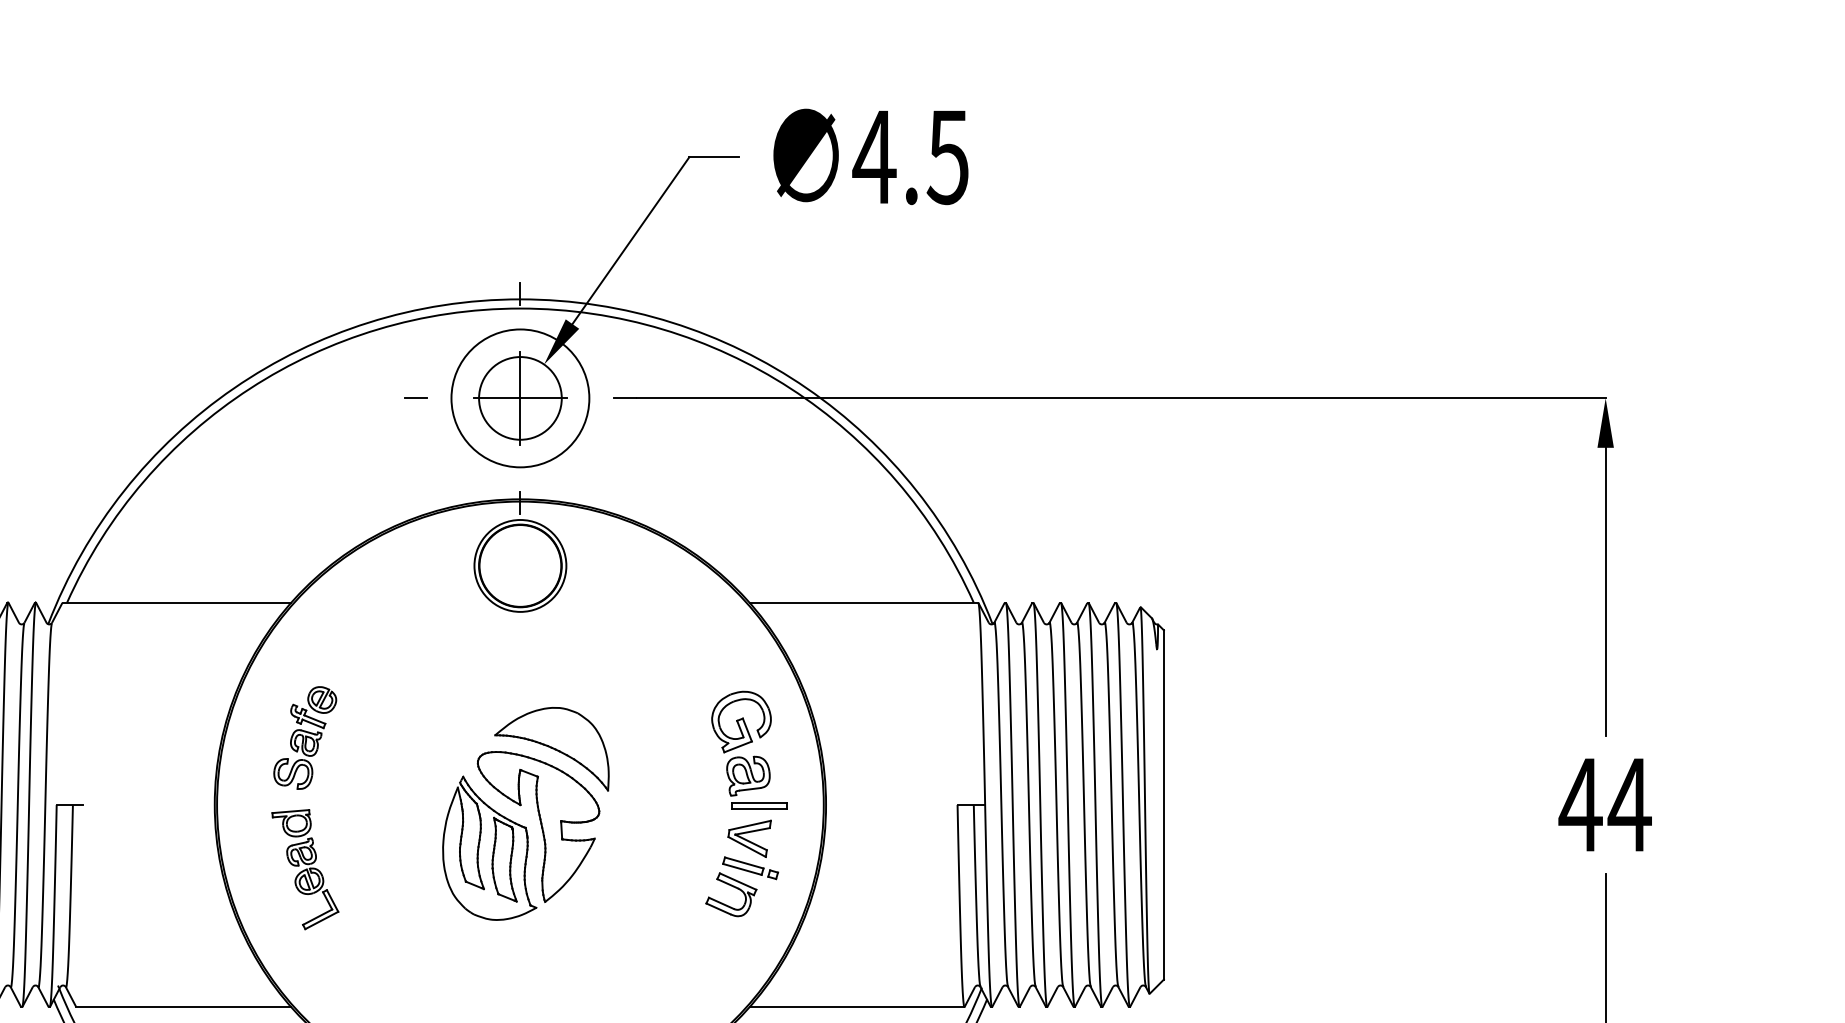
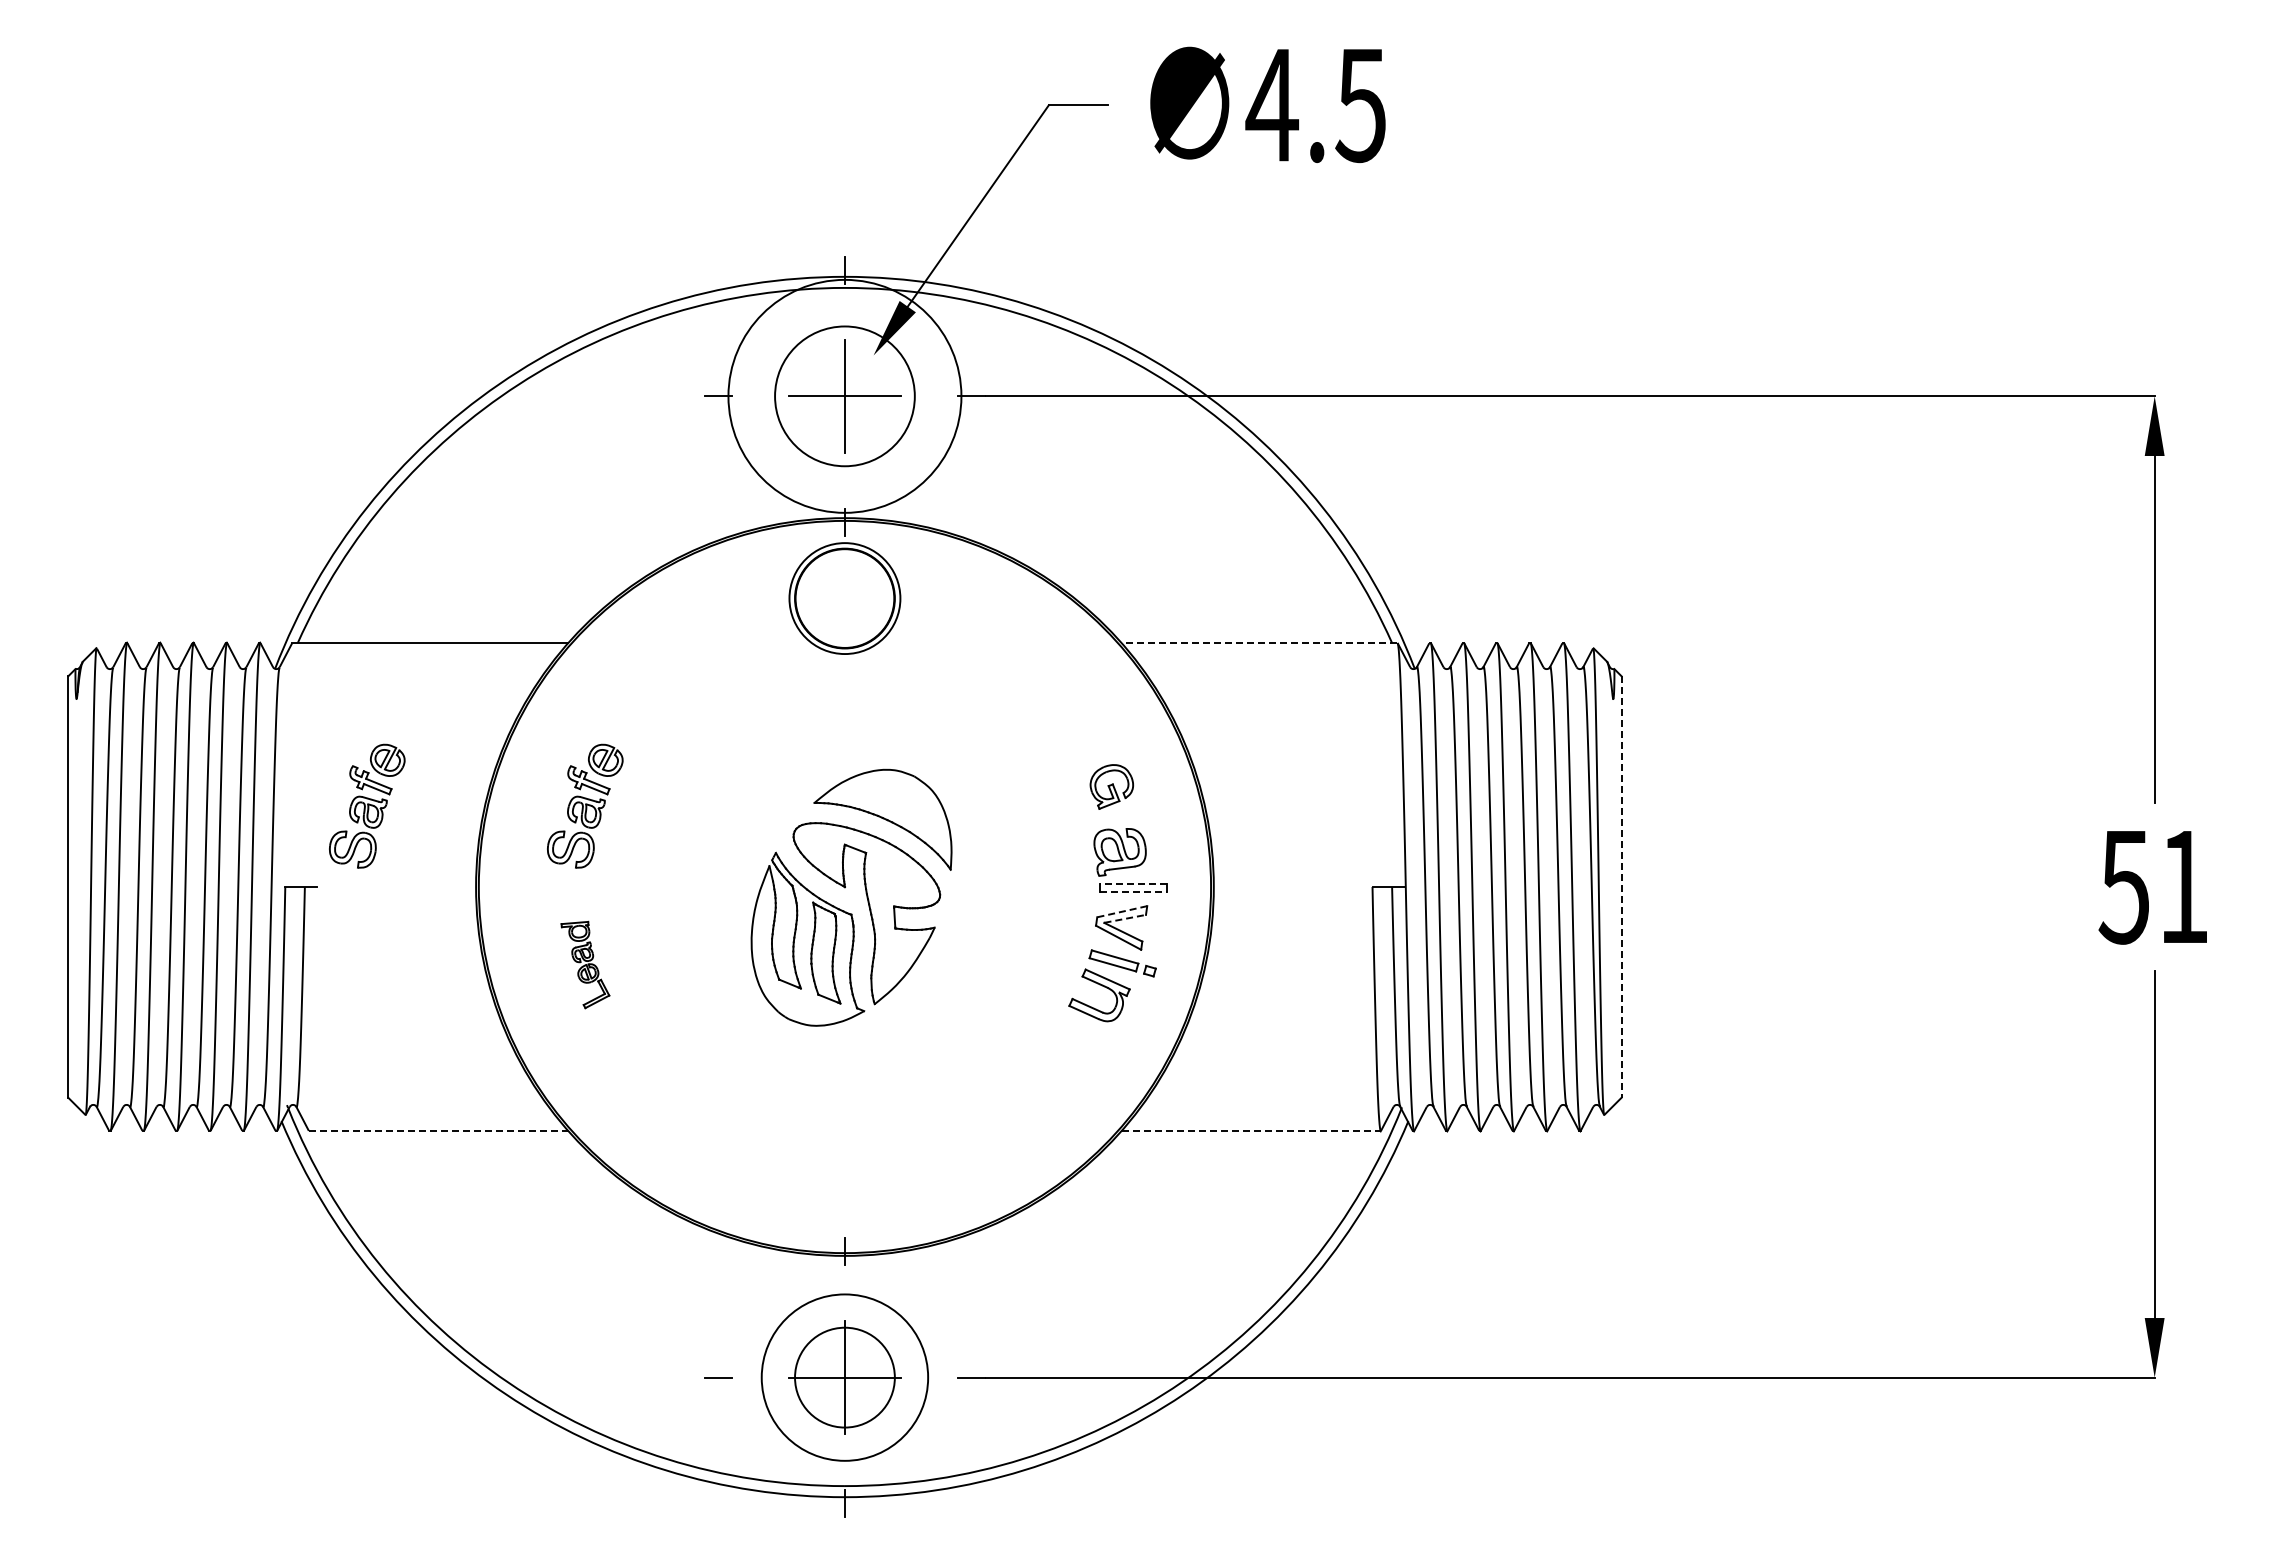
circle: (520, 398) -> (844, 396), size x1.4
circle: (520, 398) -> (844, 396), size x1.4
line: (863, 602) -> (1259, 642), solid -> dashed
part: (741, 721) -> (1111, 786), size x0.6
part: (124, 737) -> (367, 805), added
line: (758, 802) -> (1132, 884), solid -> dashed
line: (1163, 805) -> (1621, 887), solid -> dashed
text: (1604, 805) -> (2153, 887), 44 -> 51
line: (759, 809) -> (1133, 892), solid -> dashed
line: (750, 825) -> (1122, 911), solid -> dashed
line: (752, 831) -> (1125, 918), solid -> dashed
part: (305, 869) -> (585, 964), size x0.6
line: (183, 1007) -> (438, 1131), solid -> dashed
line: (857, 1007) -> (1251, 1131), solid -> dashed

